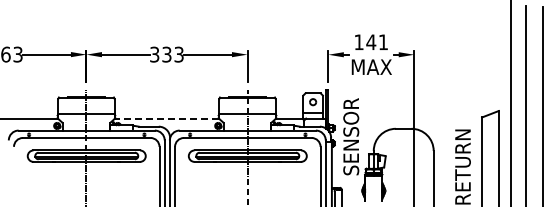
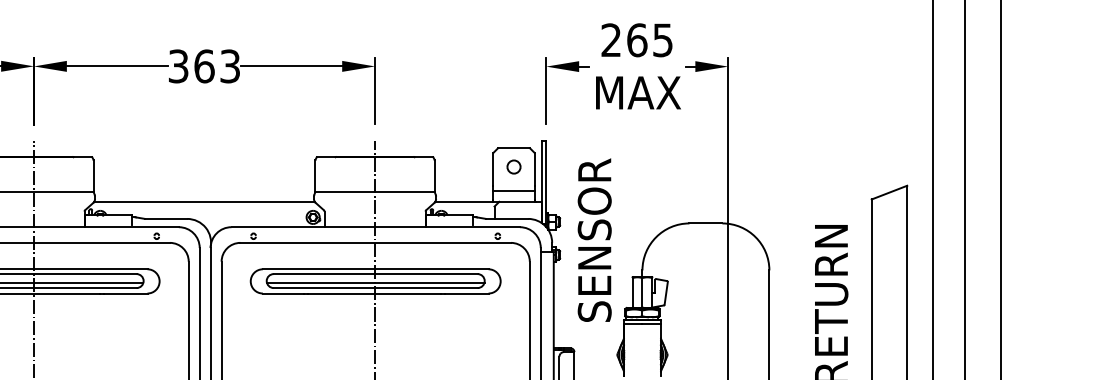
text: (370, 42) -> (635, 40), 141 -> 265
text: (166, 54) -> (203, 66), 333 -> 363
line: (166, 118) -> (203, 201), dashed -> solid

